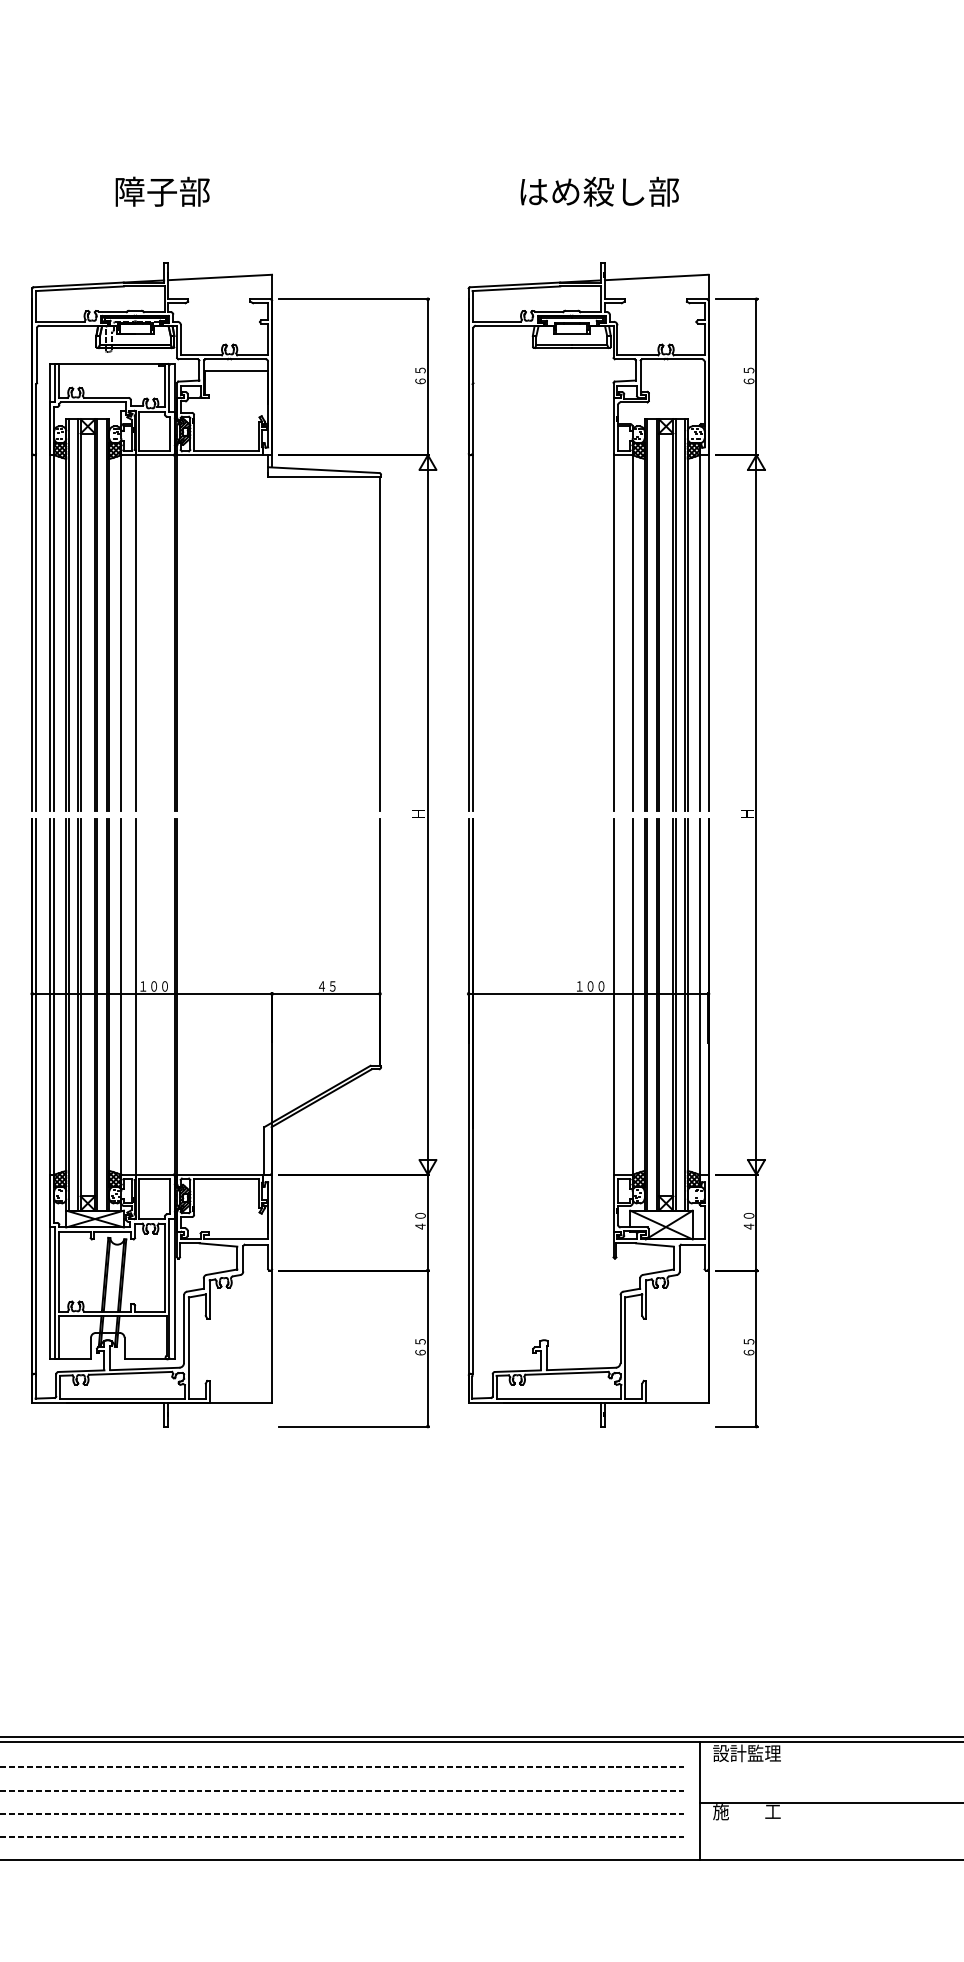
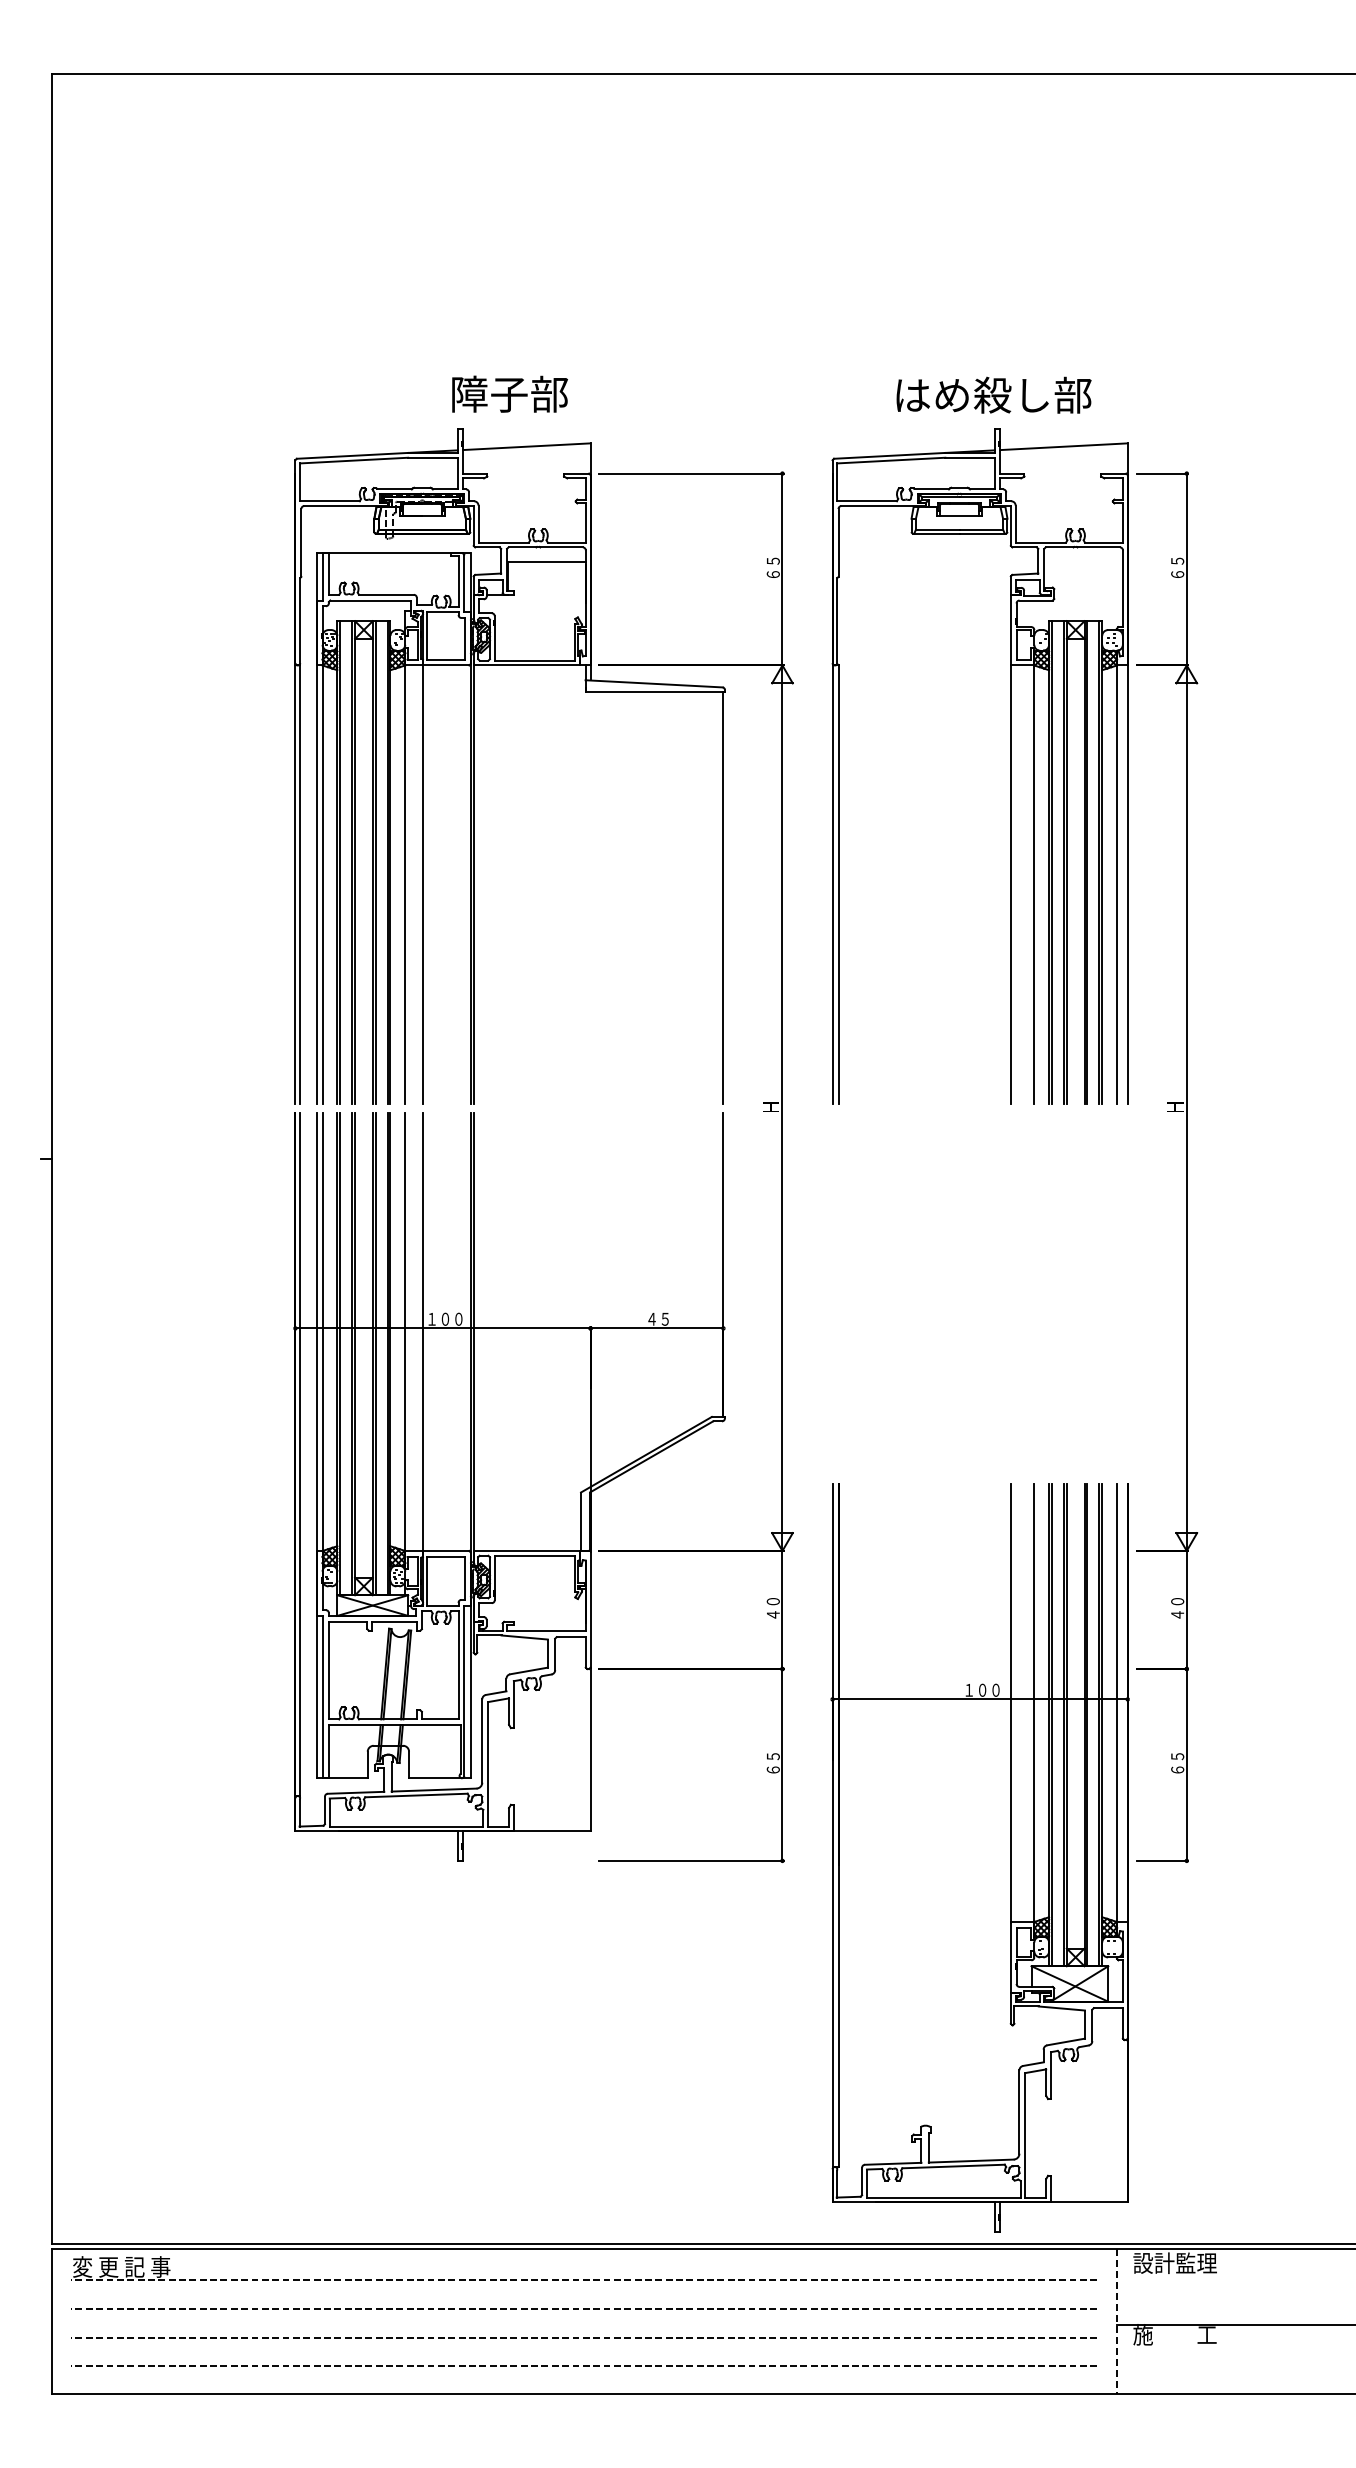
text: (162, 191) -> (509, 393), moved
text: (599, 191) -> (993, 394), moved
part: (588, 1122) -> (979, 1857), moved
line: (699, 1801) -> (1116, 2322), solid -> dashed

